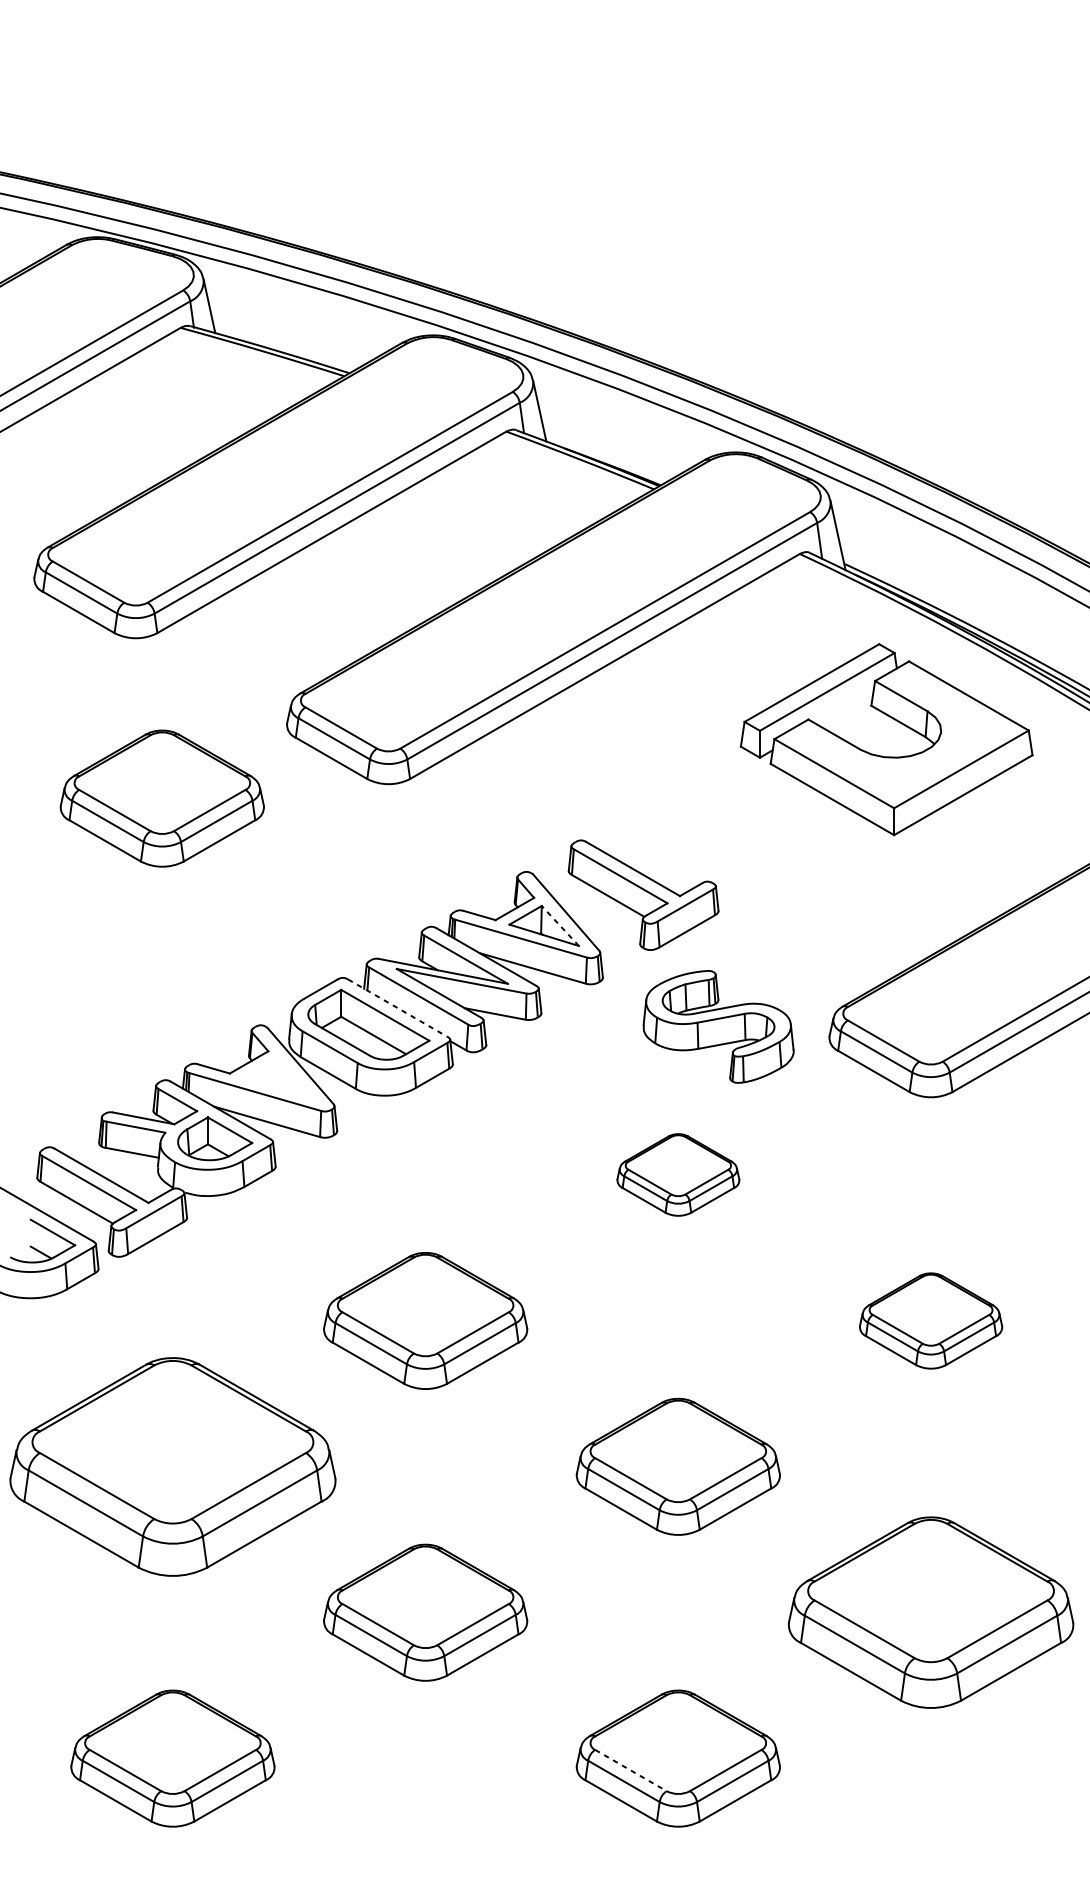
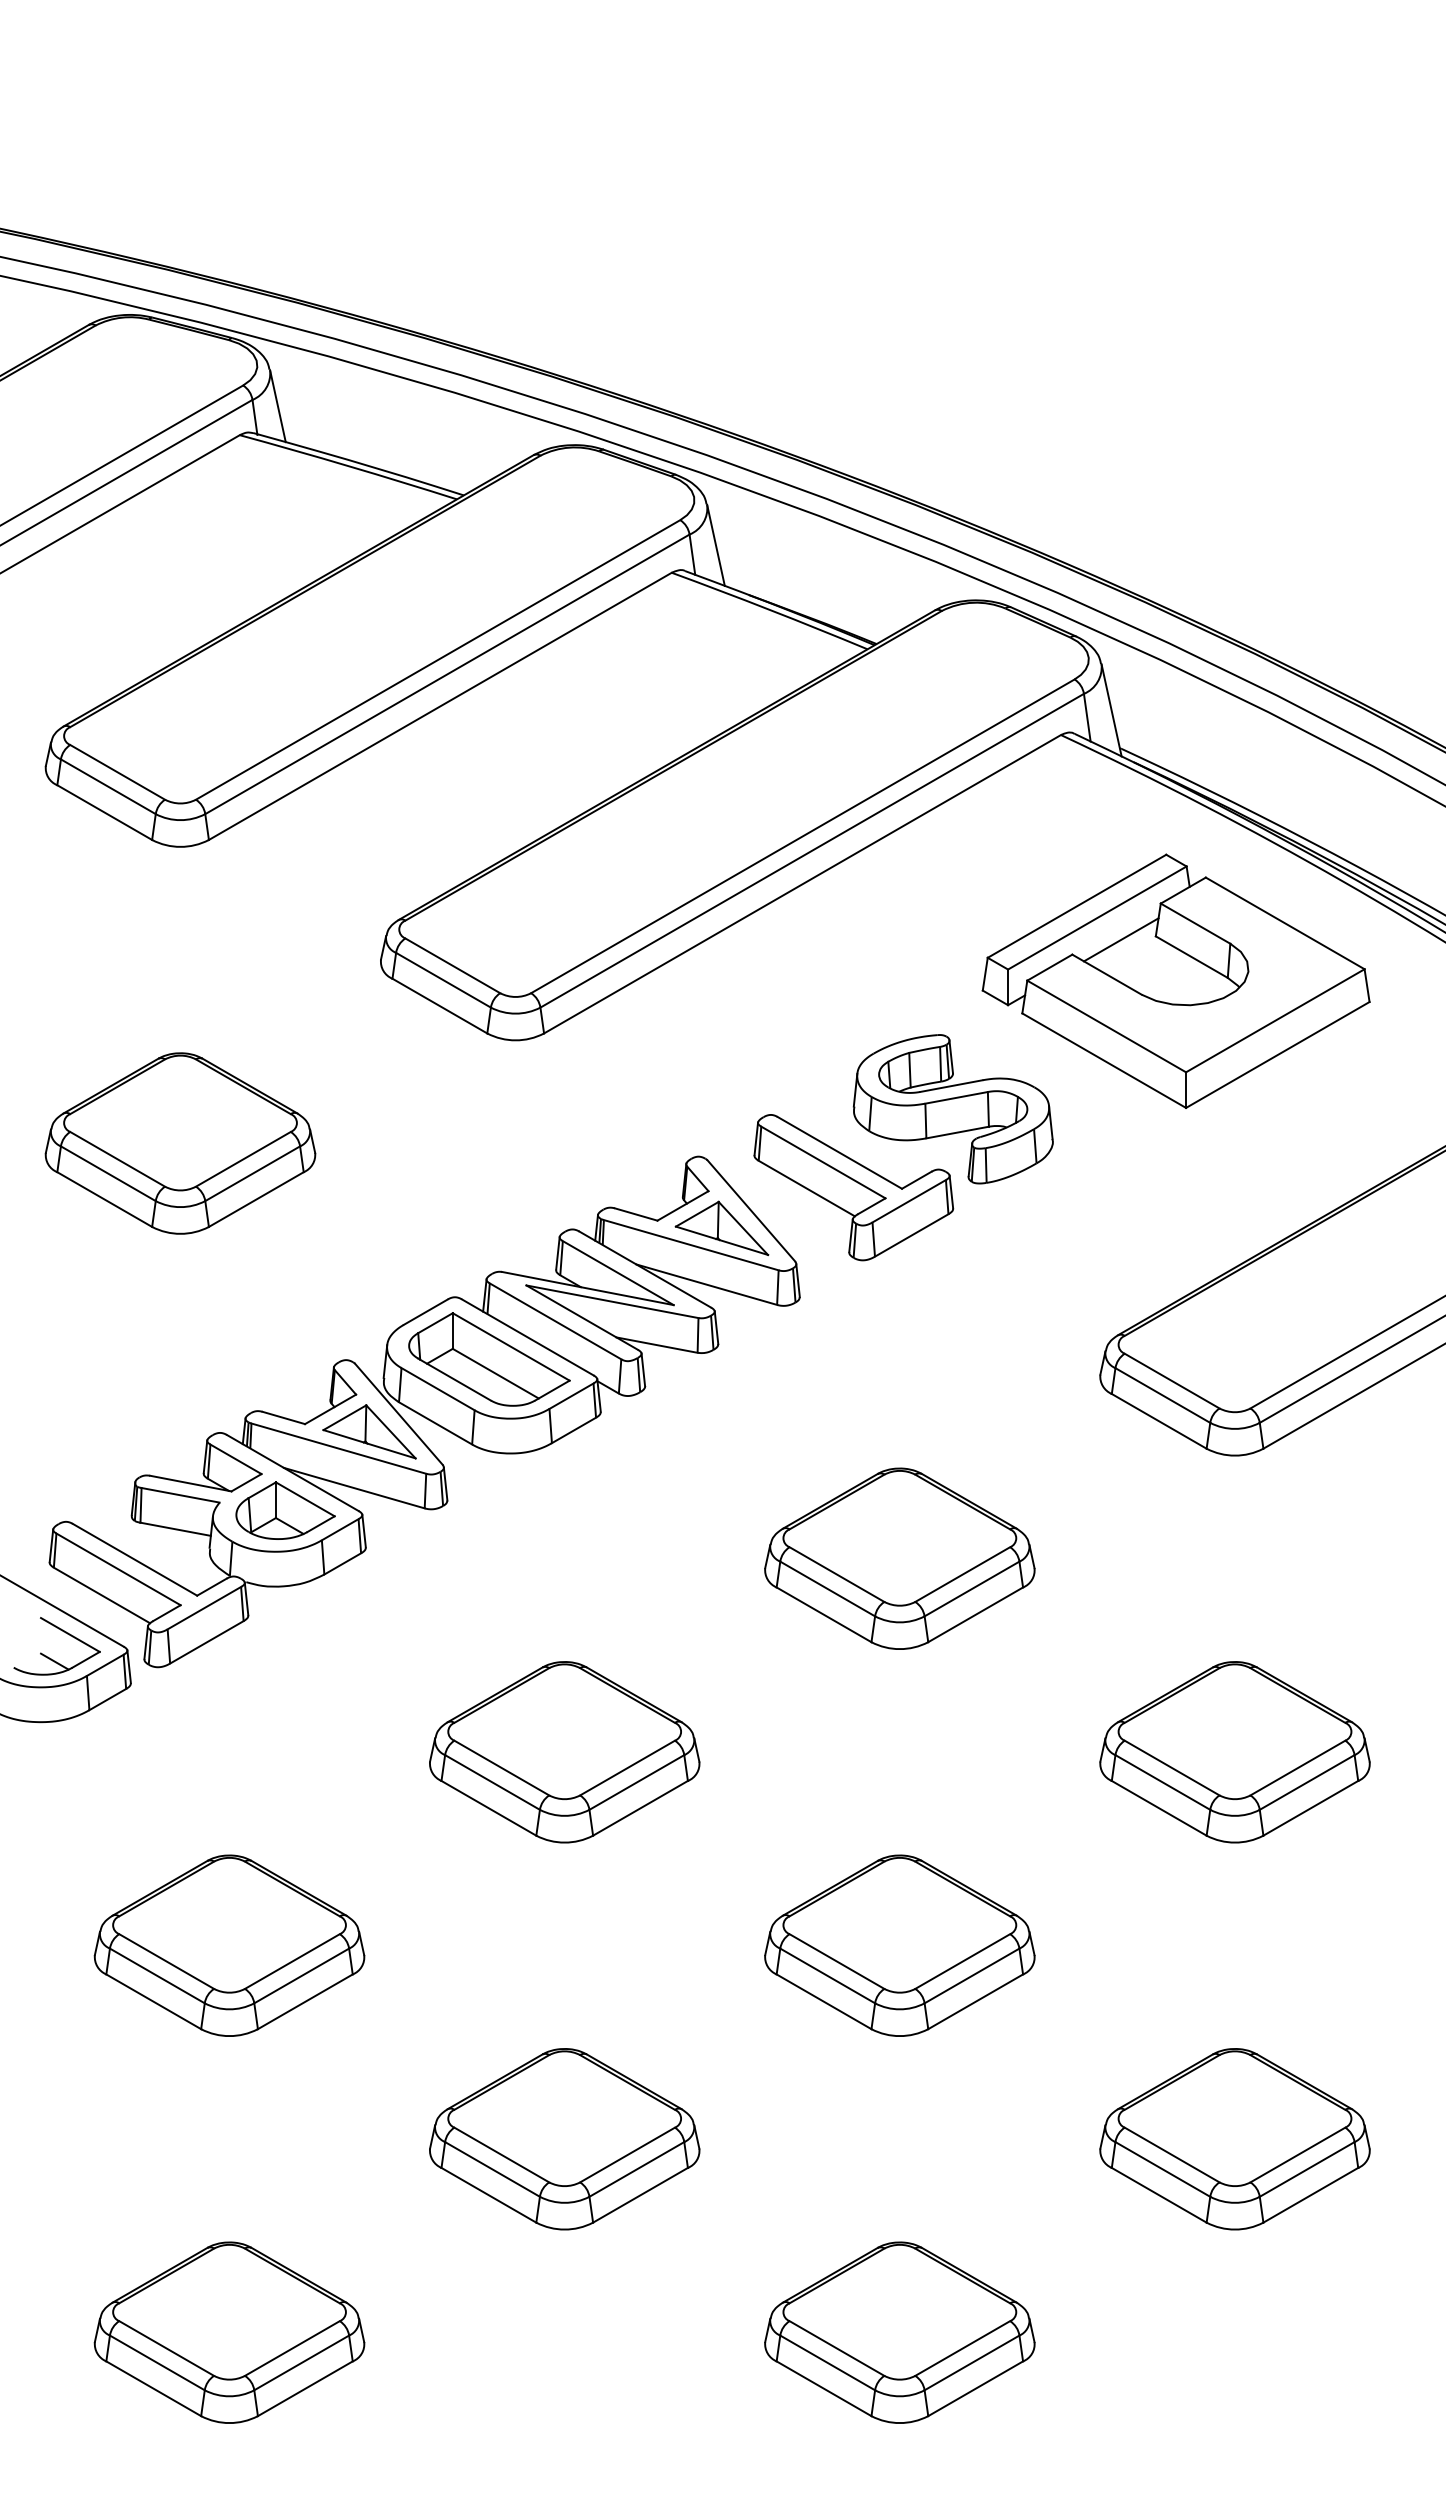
line: (844, 708) -> (1120, 939), added
part: (162, 798) -> (180, 1143), moved
line: (560, 926) -> (743, 1228), dashed -> solid
line: (397, 1008) -> (527, 1337), dashed -> solid
part: (718, 1027) -> (952, 1109), moved
part: (278, 1079) -> (369, 1431), added
part: (678, 1174) -> (899, 1558), size x1.67
part: (930, 1321) -> (1234, 1752), size x1.43
part: (172, 1466) -> (229, 1945), size x0.62
part: (930, 1612) -> (1234, 2139), size x0.71
line: (631, 1770) -> (837, 2348), dashed -> solid

